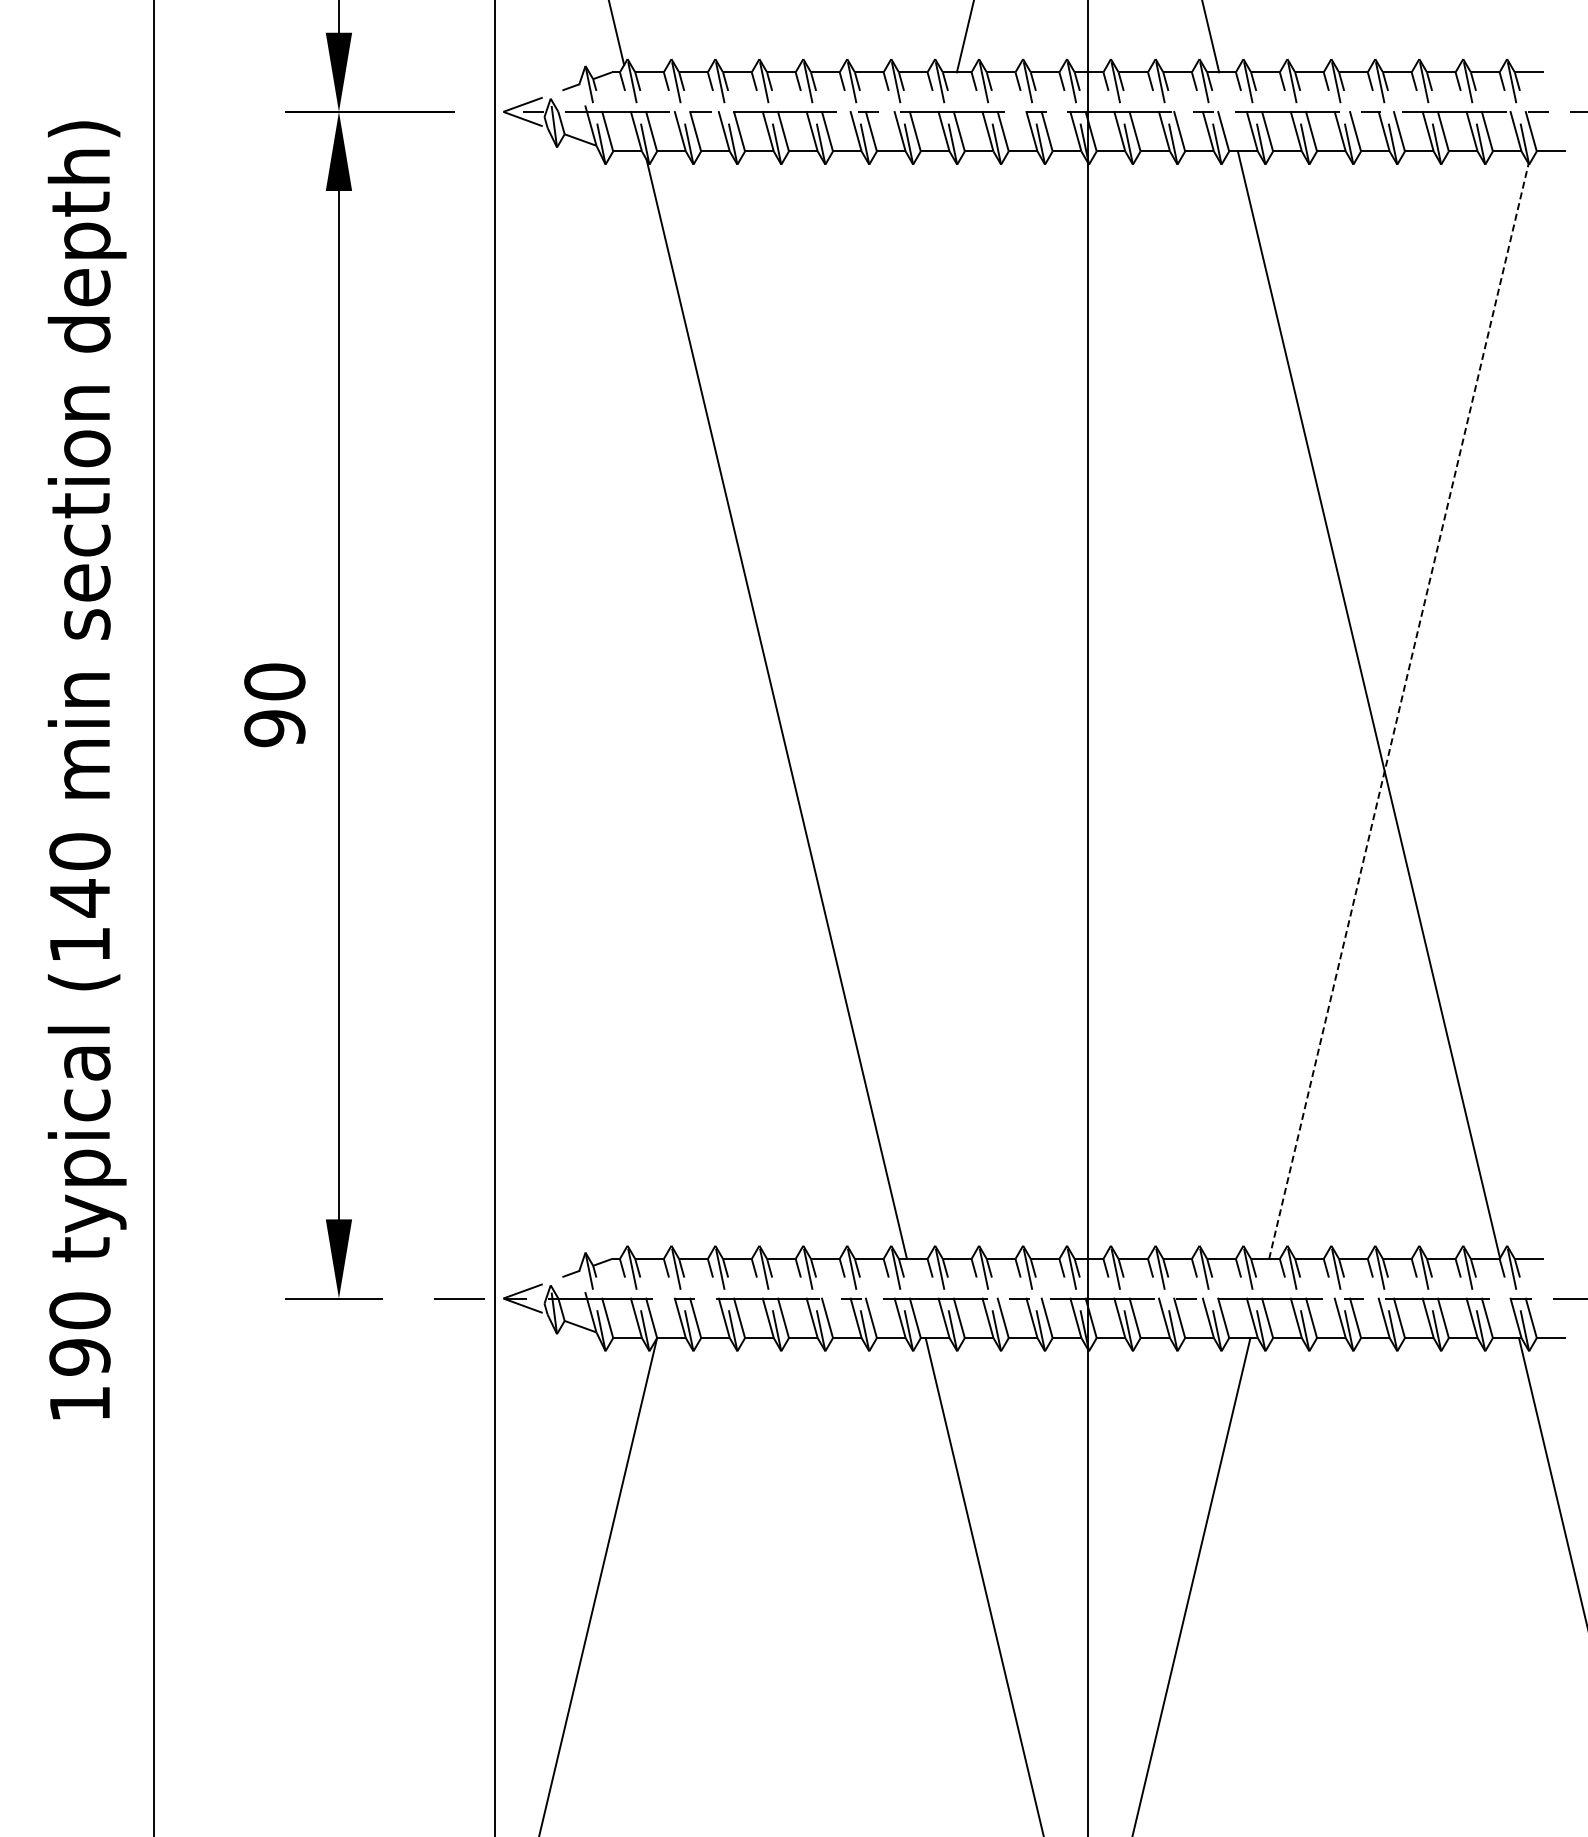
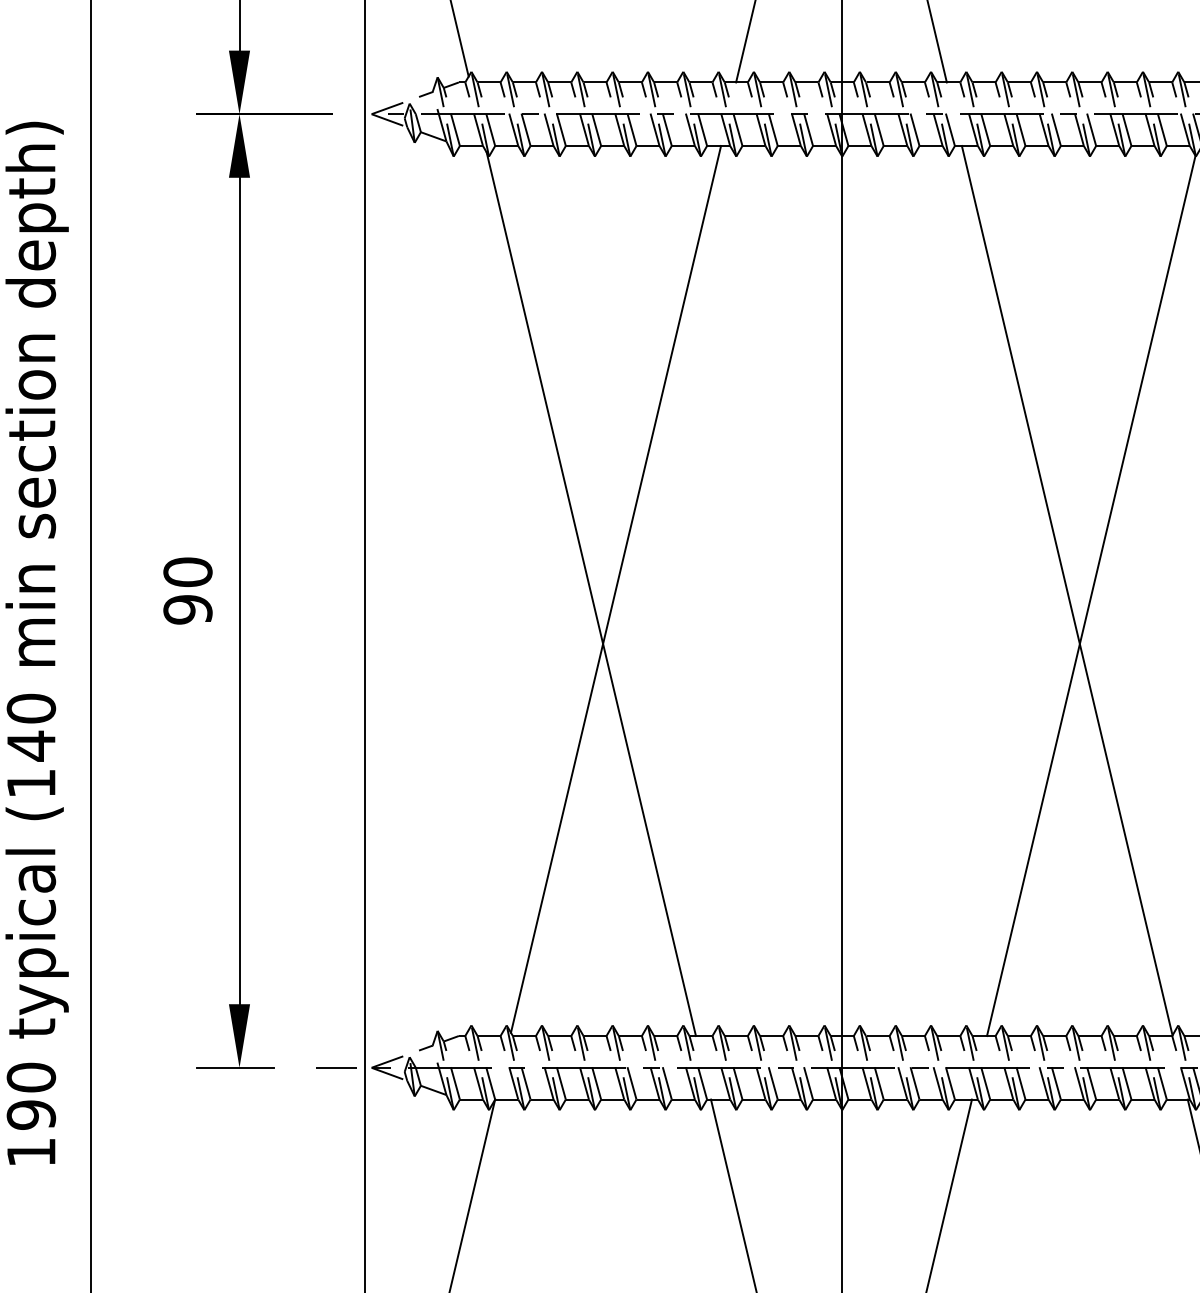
line: (807, 703) -> (616, 589), added
line: (1398, 711) -> (1090, 596), dashed -> solid

